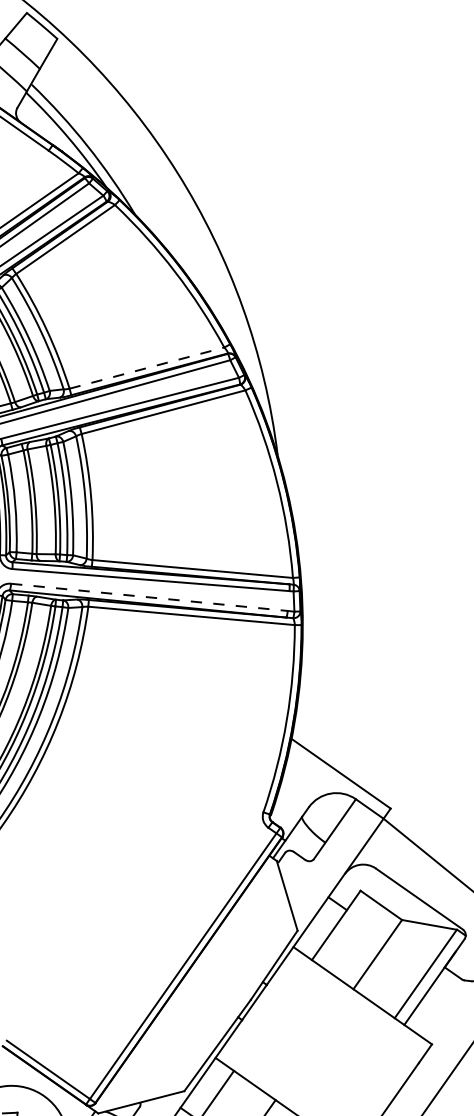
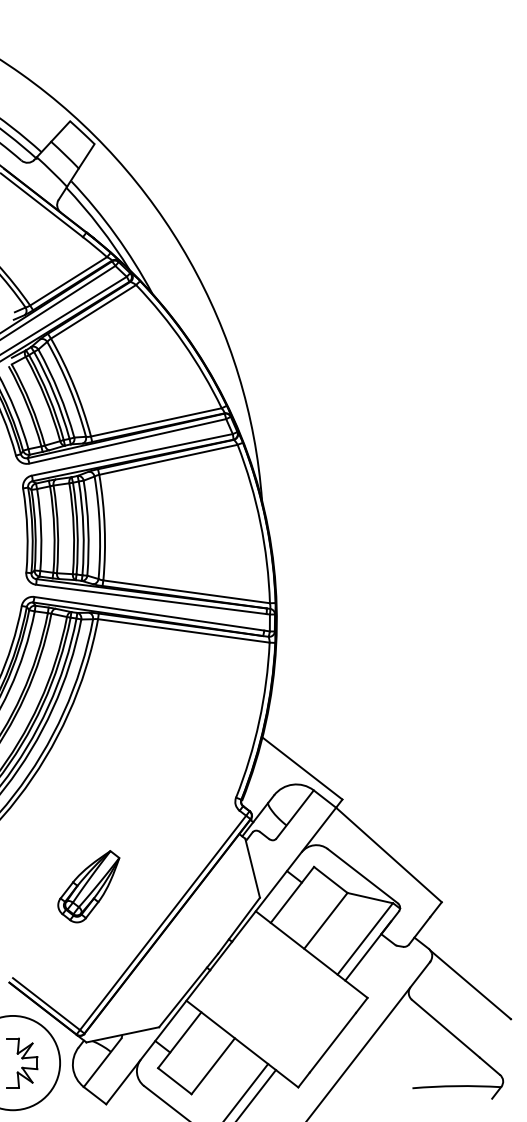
line: (147, 368) -> (156, 422), dashed -> solid
line: (149, 597) -> (149, 613), dashed -> solid
part: (91, 926) -> (88, 886), added

